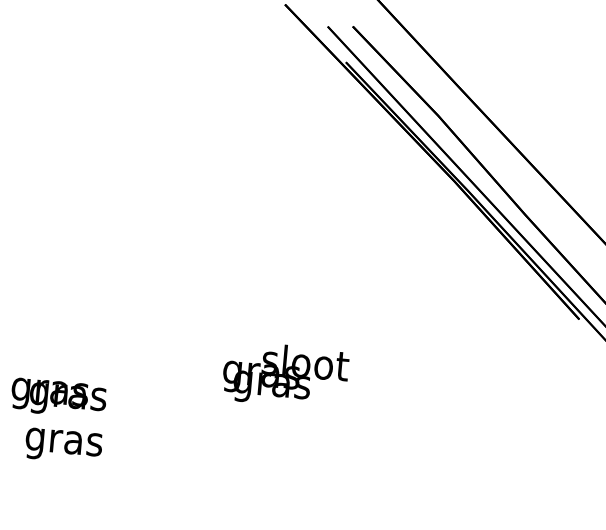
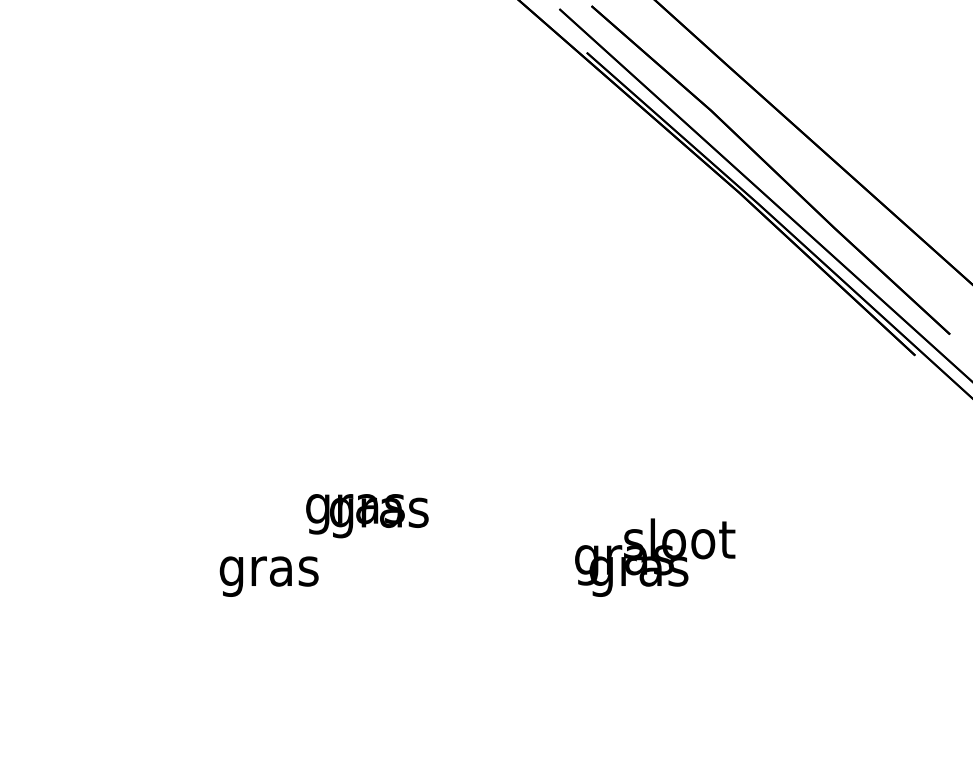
text: (285, 375) -> (655, 557), moved
text: (58, 398) -> (367, 516), moved

